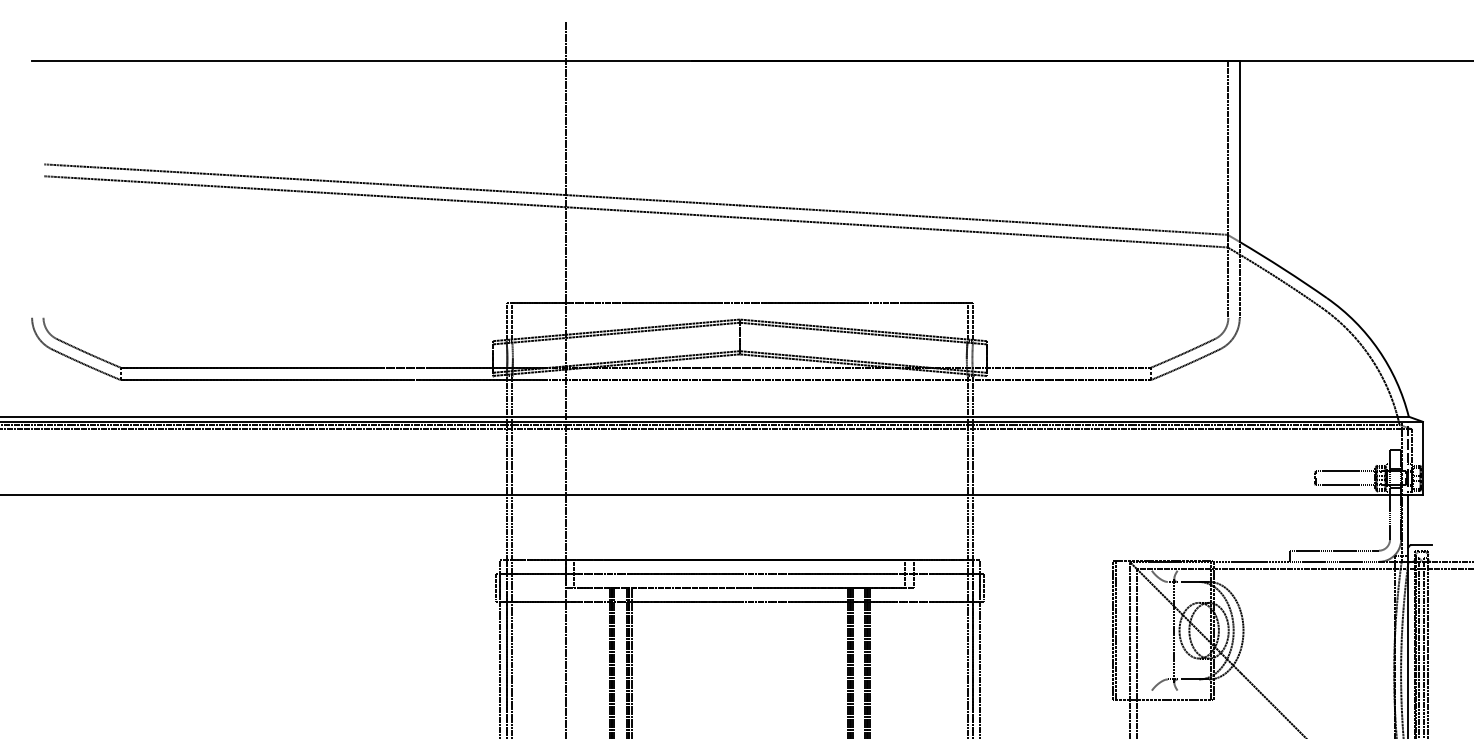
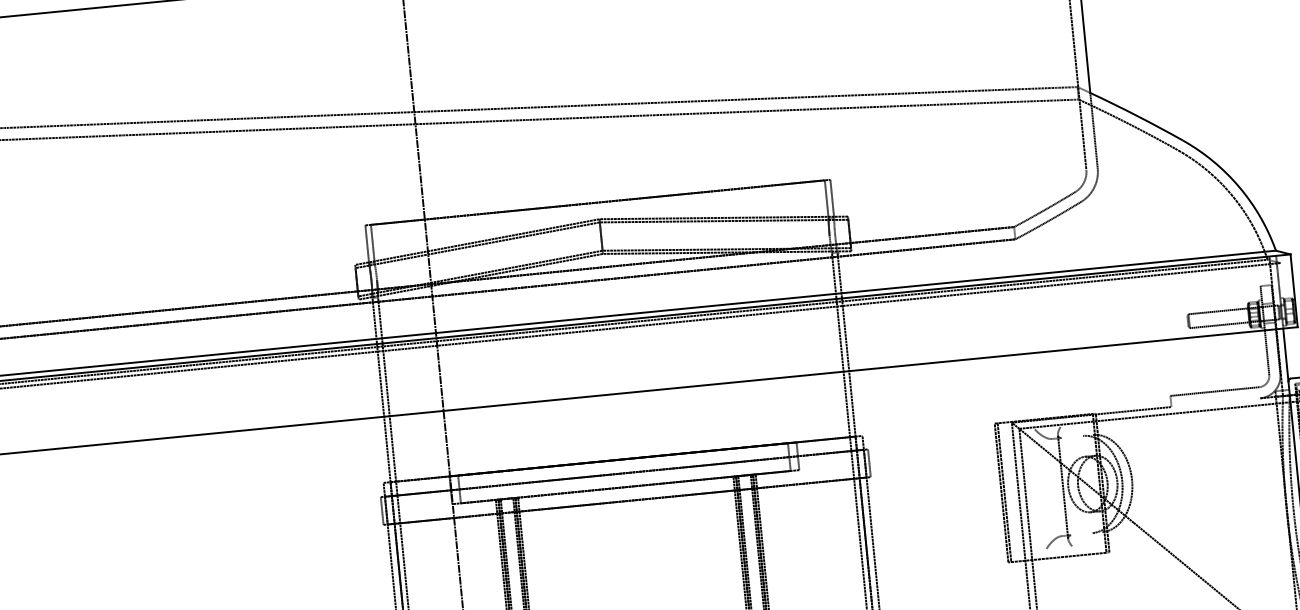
line: (1412, 461) -> (1284, 294), removed
line: (1333, 561) -> (1215, 402), removed
line: (1193, 581) -> (1077, 436), removed
line: (1193, 679) -> (1086, 533), removed

